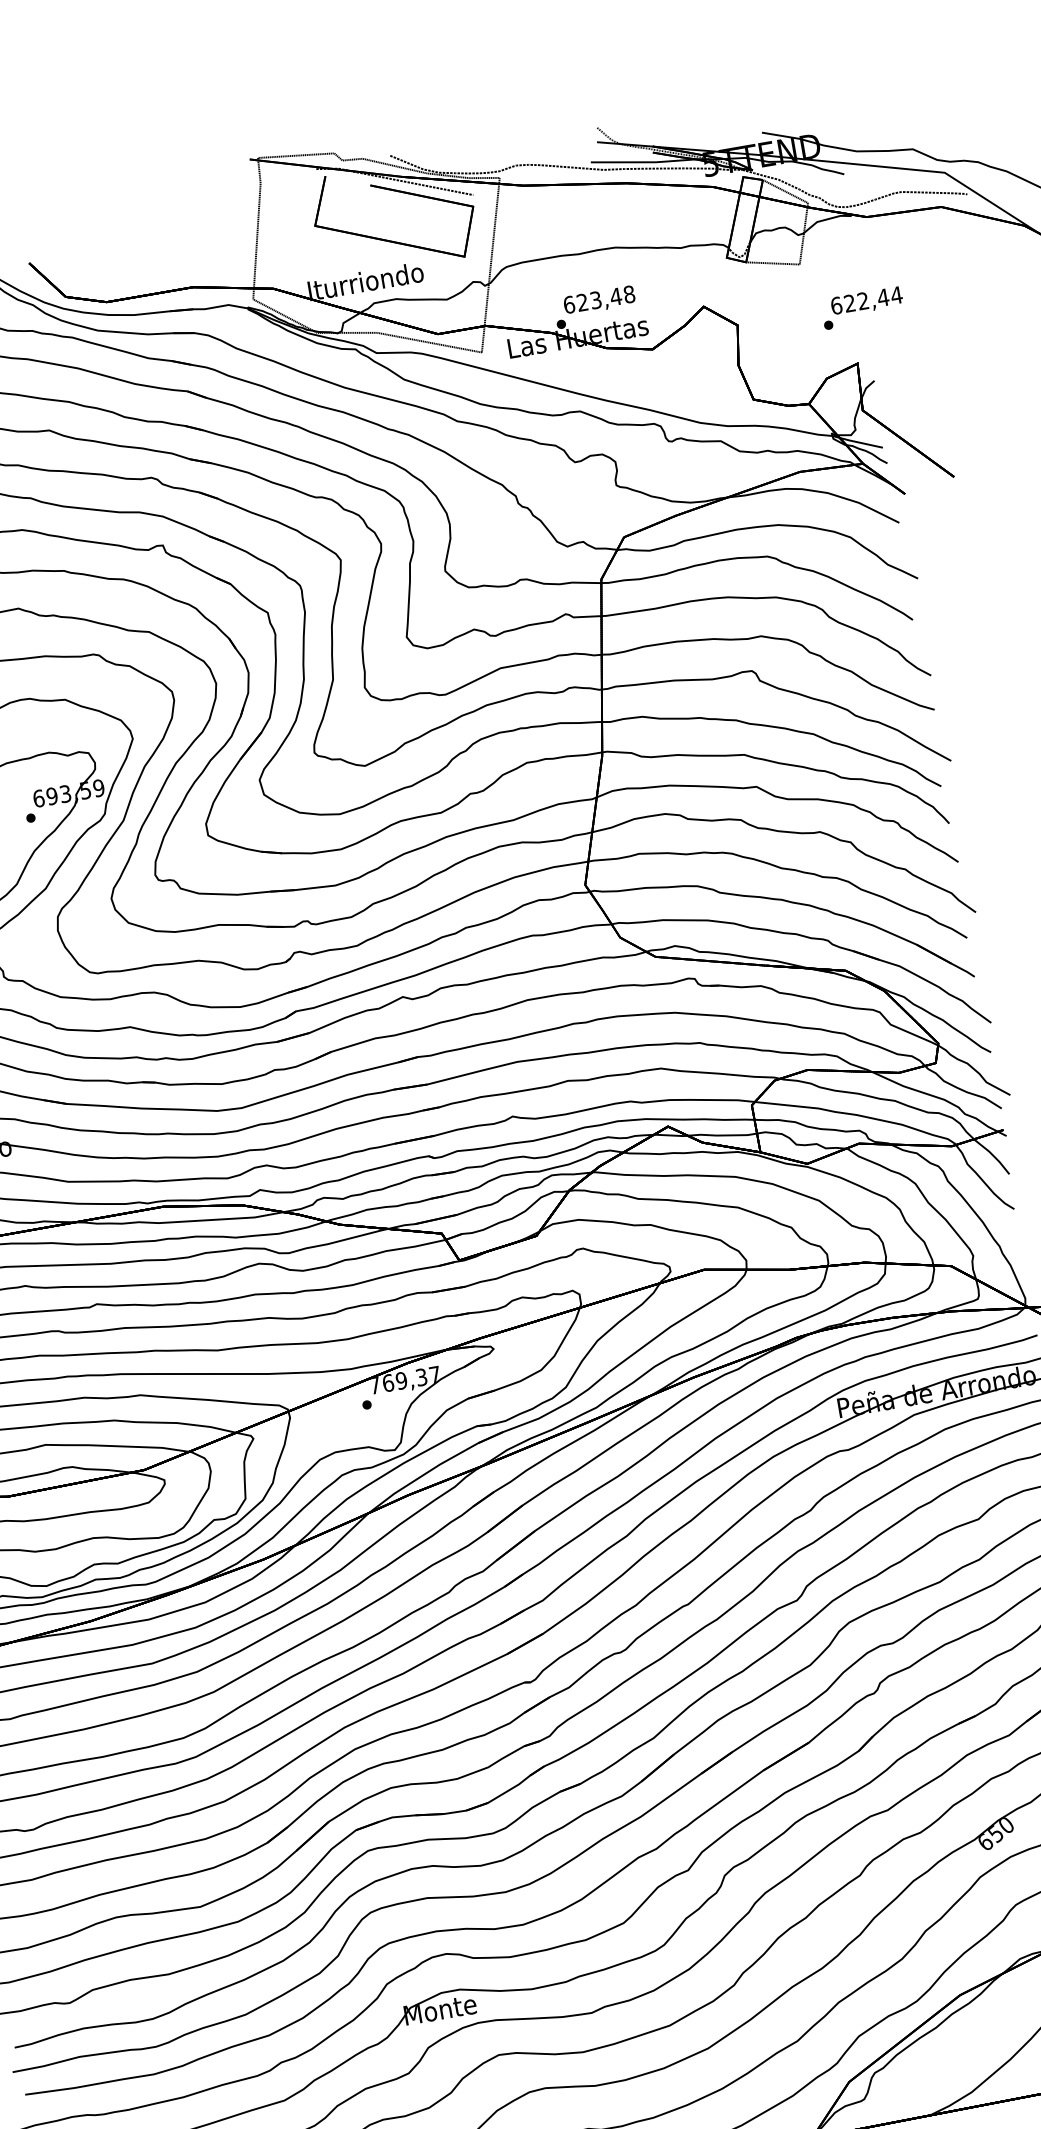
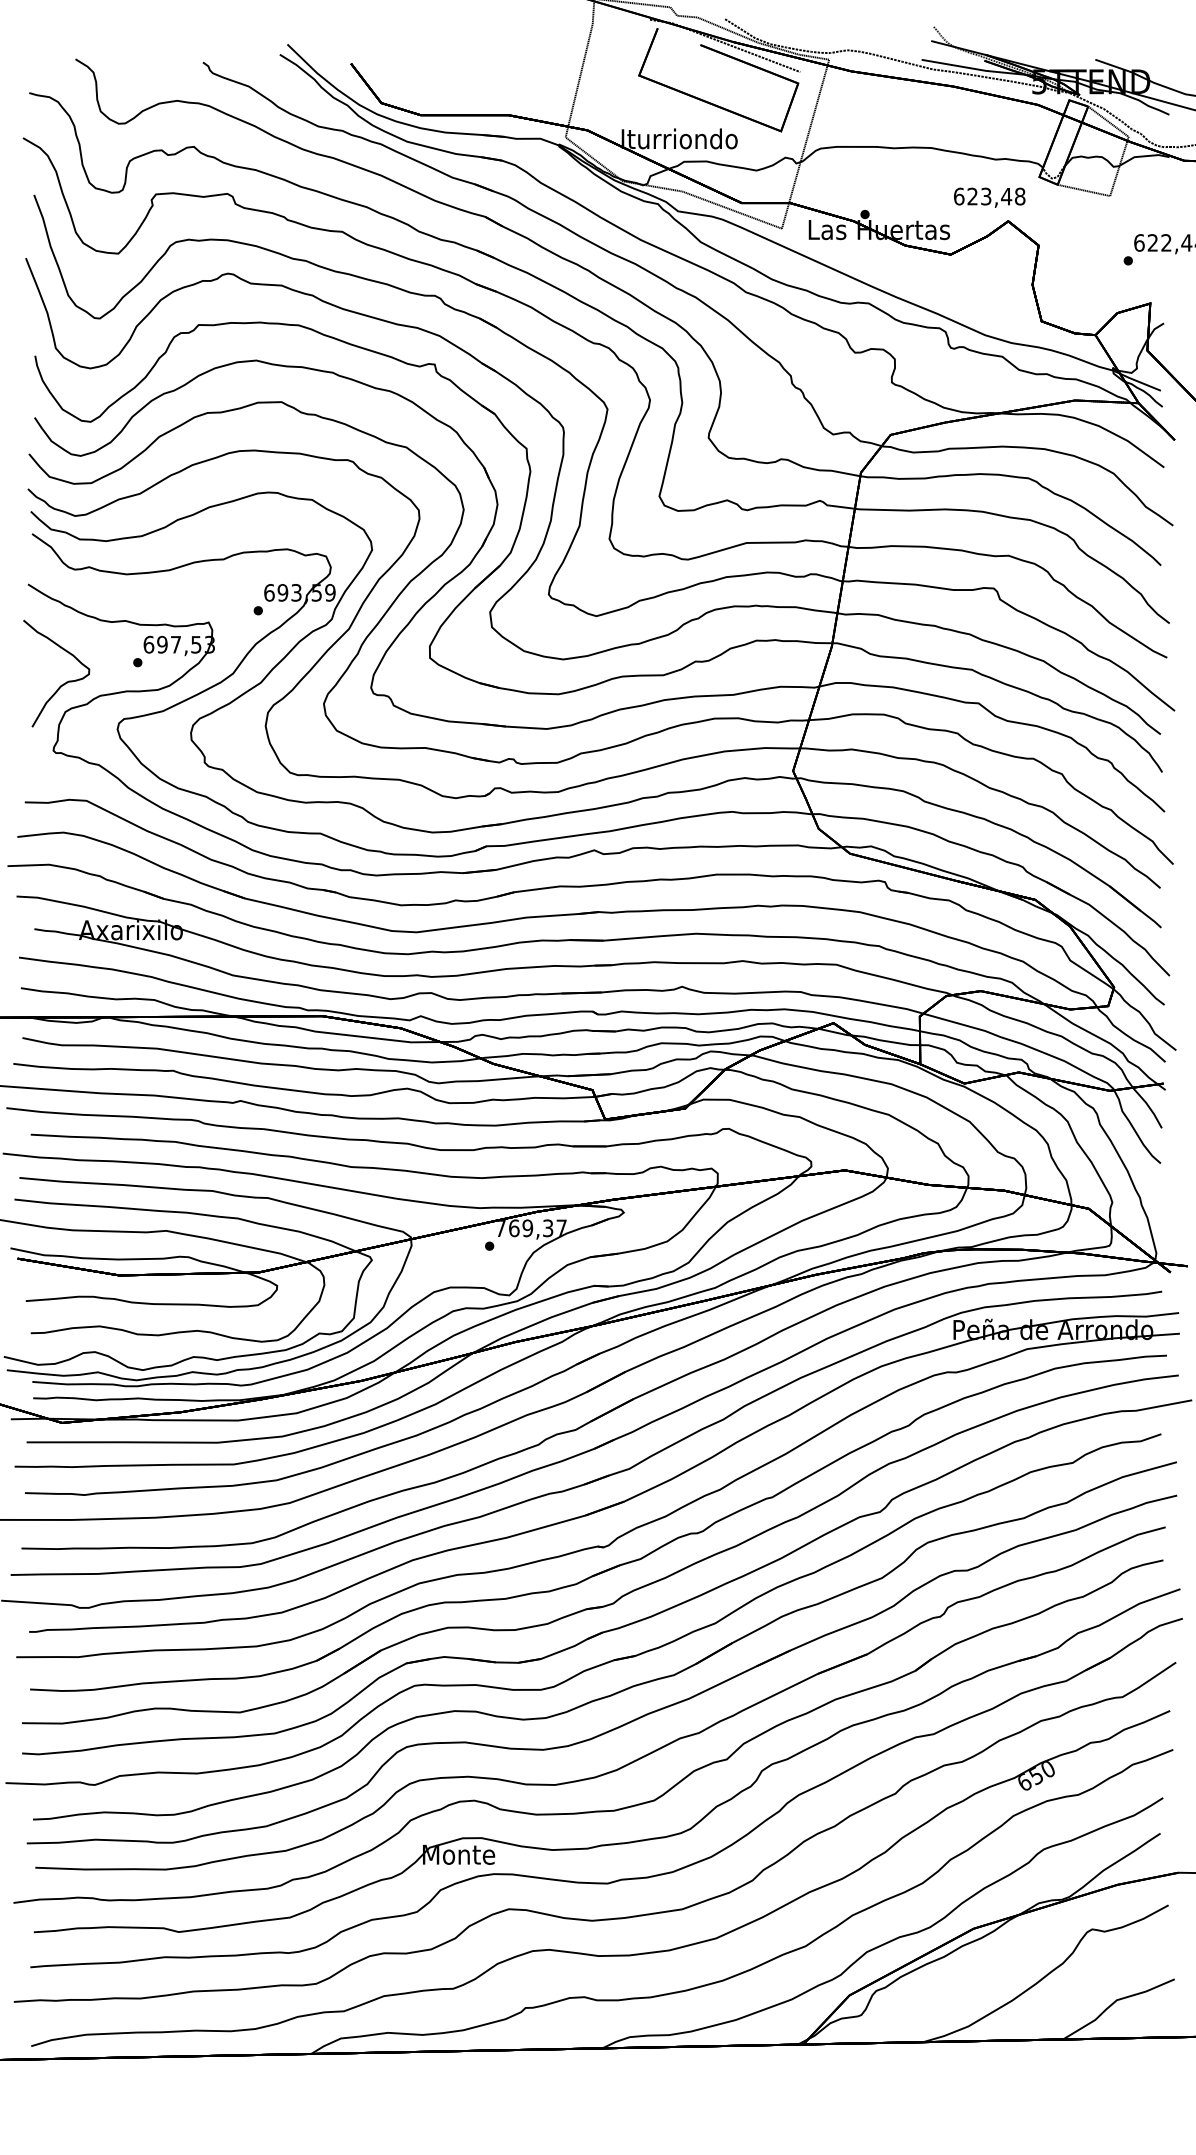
text: (599, 300) -> (989, 197), moved

